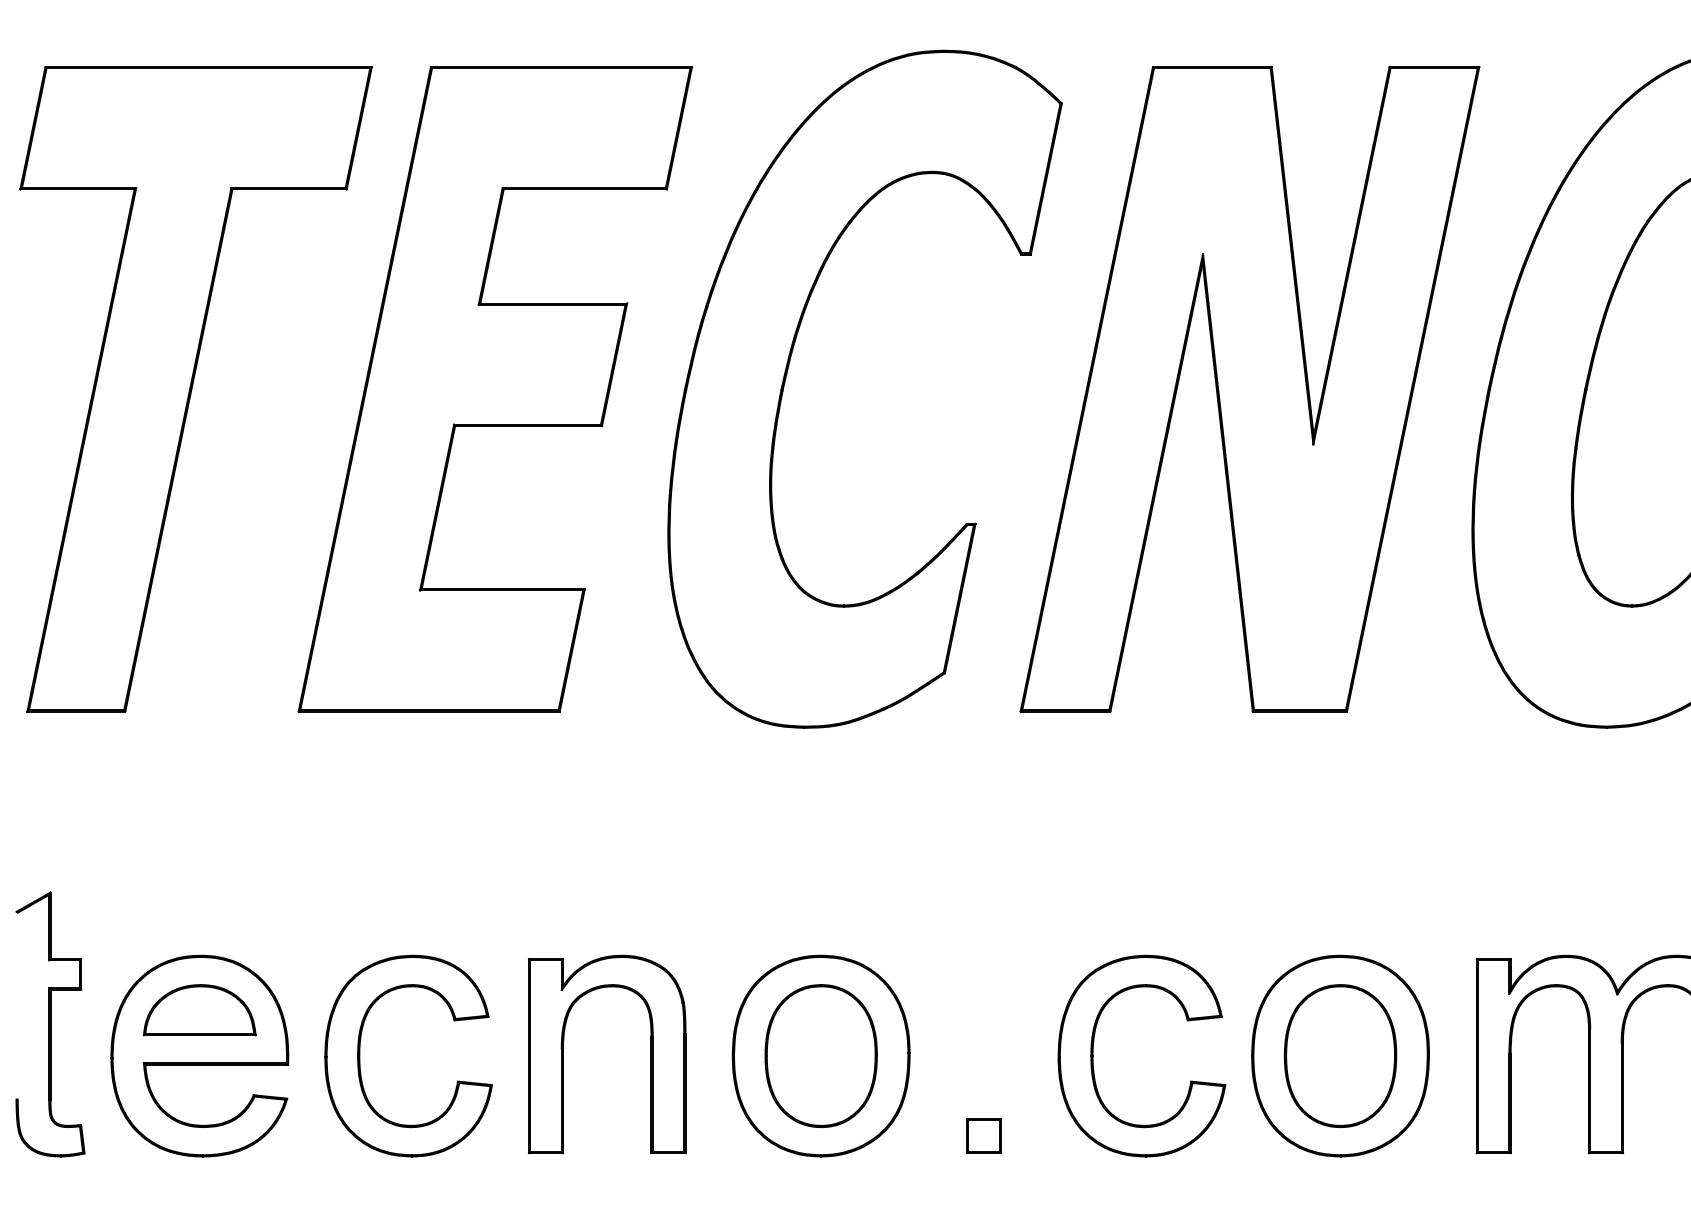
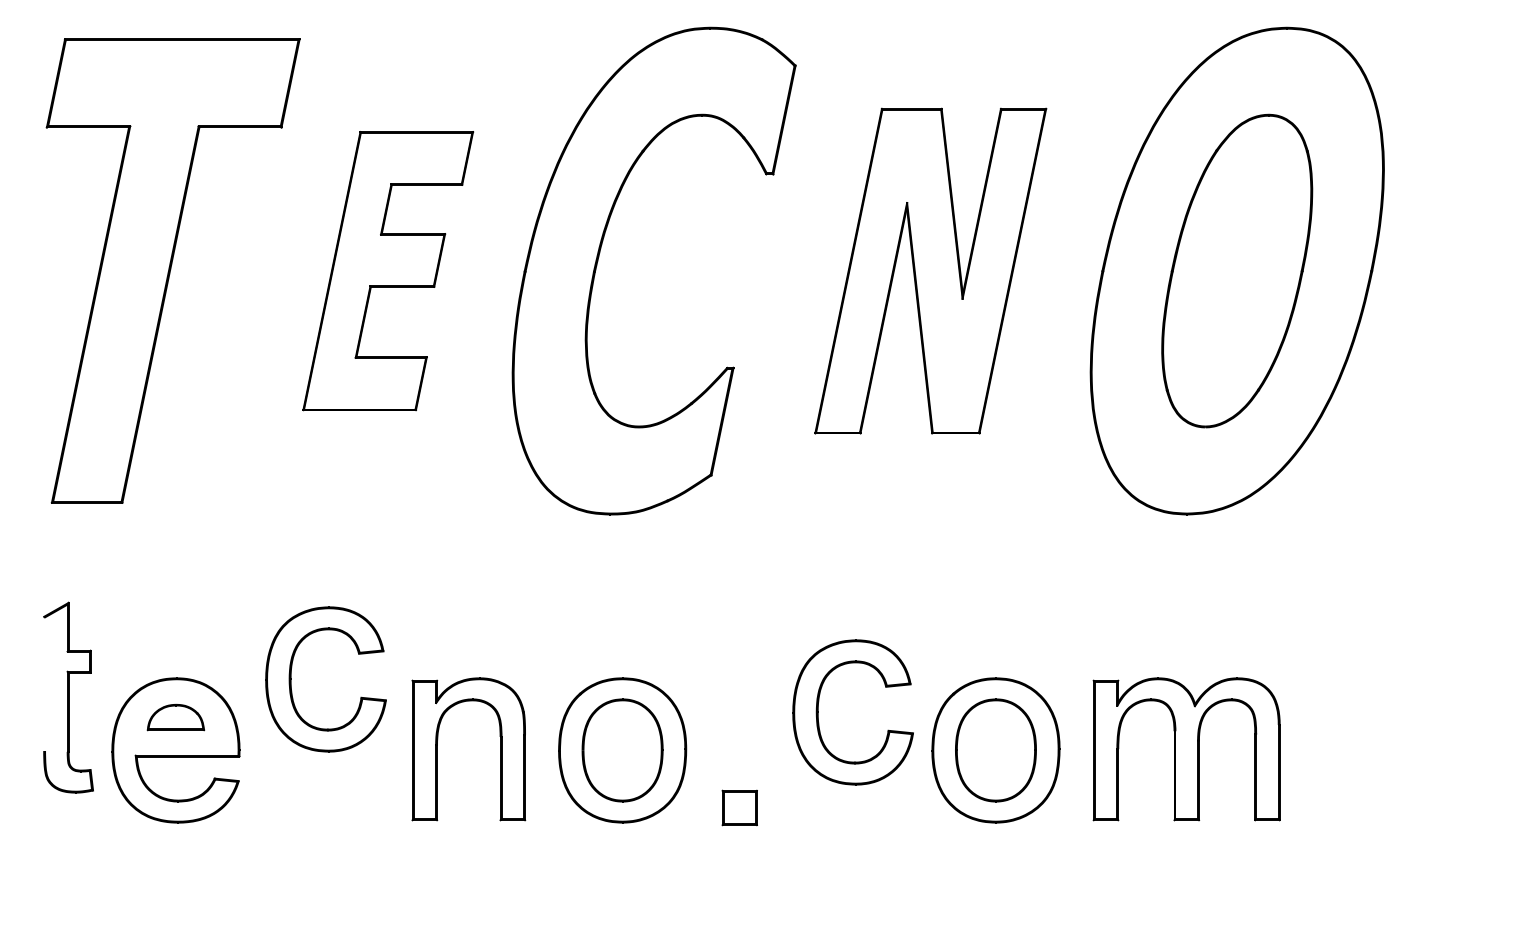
part: (494, 388) -> (387, 270), size x0.6
part: (1249, 388) -> (930, 270), size x0.7
part: (199, 1010) -> (175, 717), size x0.7
part: (50, 1024) -> (68, 697), moved
part: (360, 1056) -> (291, 679), moved
part: (1093, 1056) -> (818, 712), moved
part: (983, 1135) -> (739, 807), size x1.4

